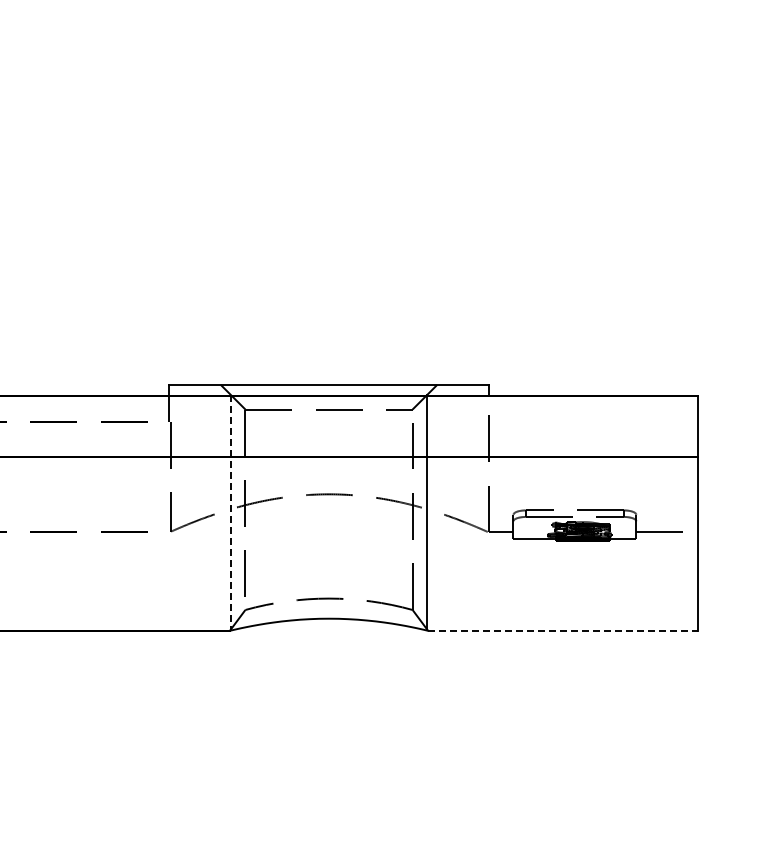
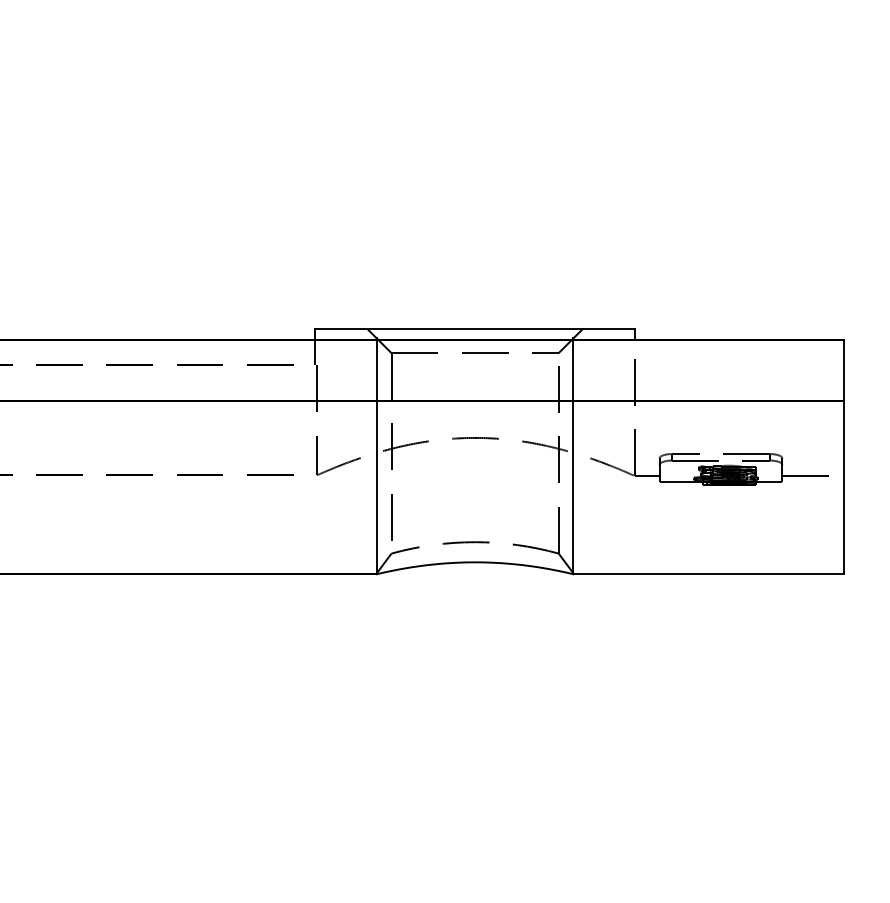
line: (230, 511) -> (376, 455), dashed -> solid
line: (563, 630) -> (709, 574), dashed -> solid

